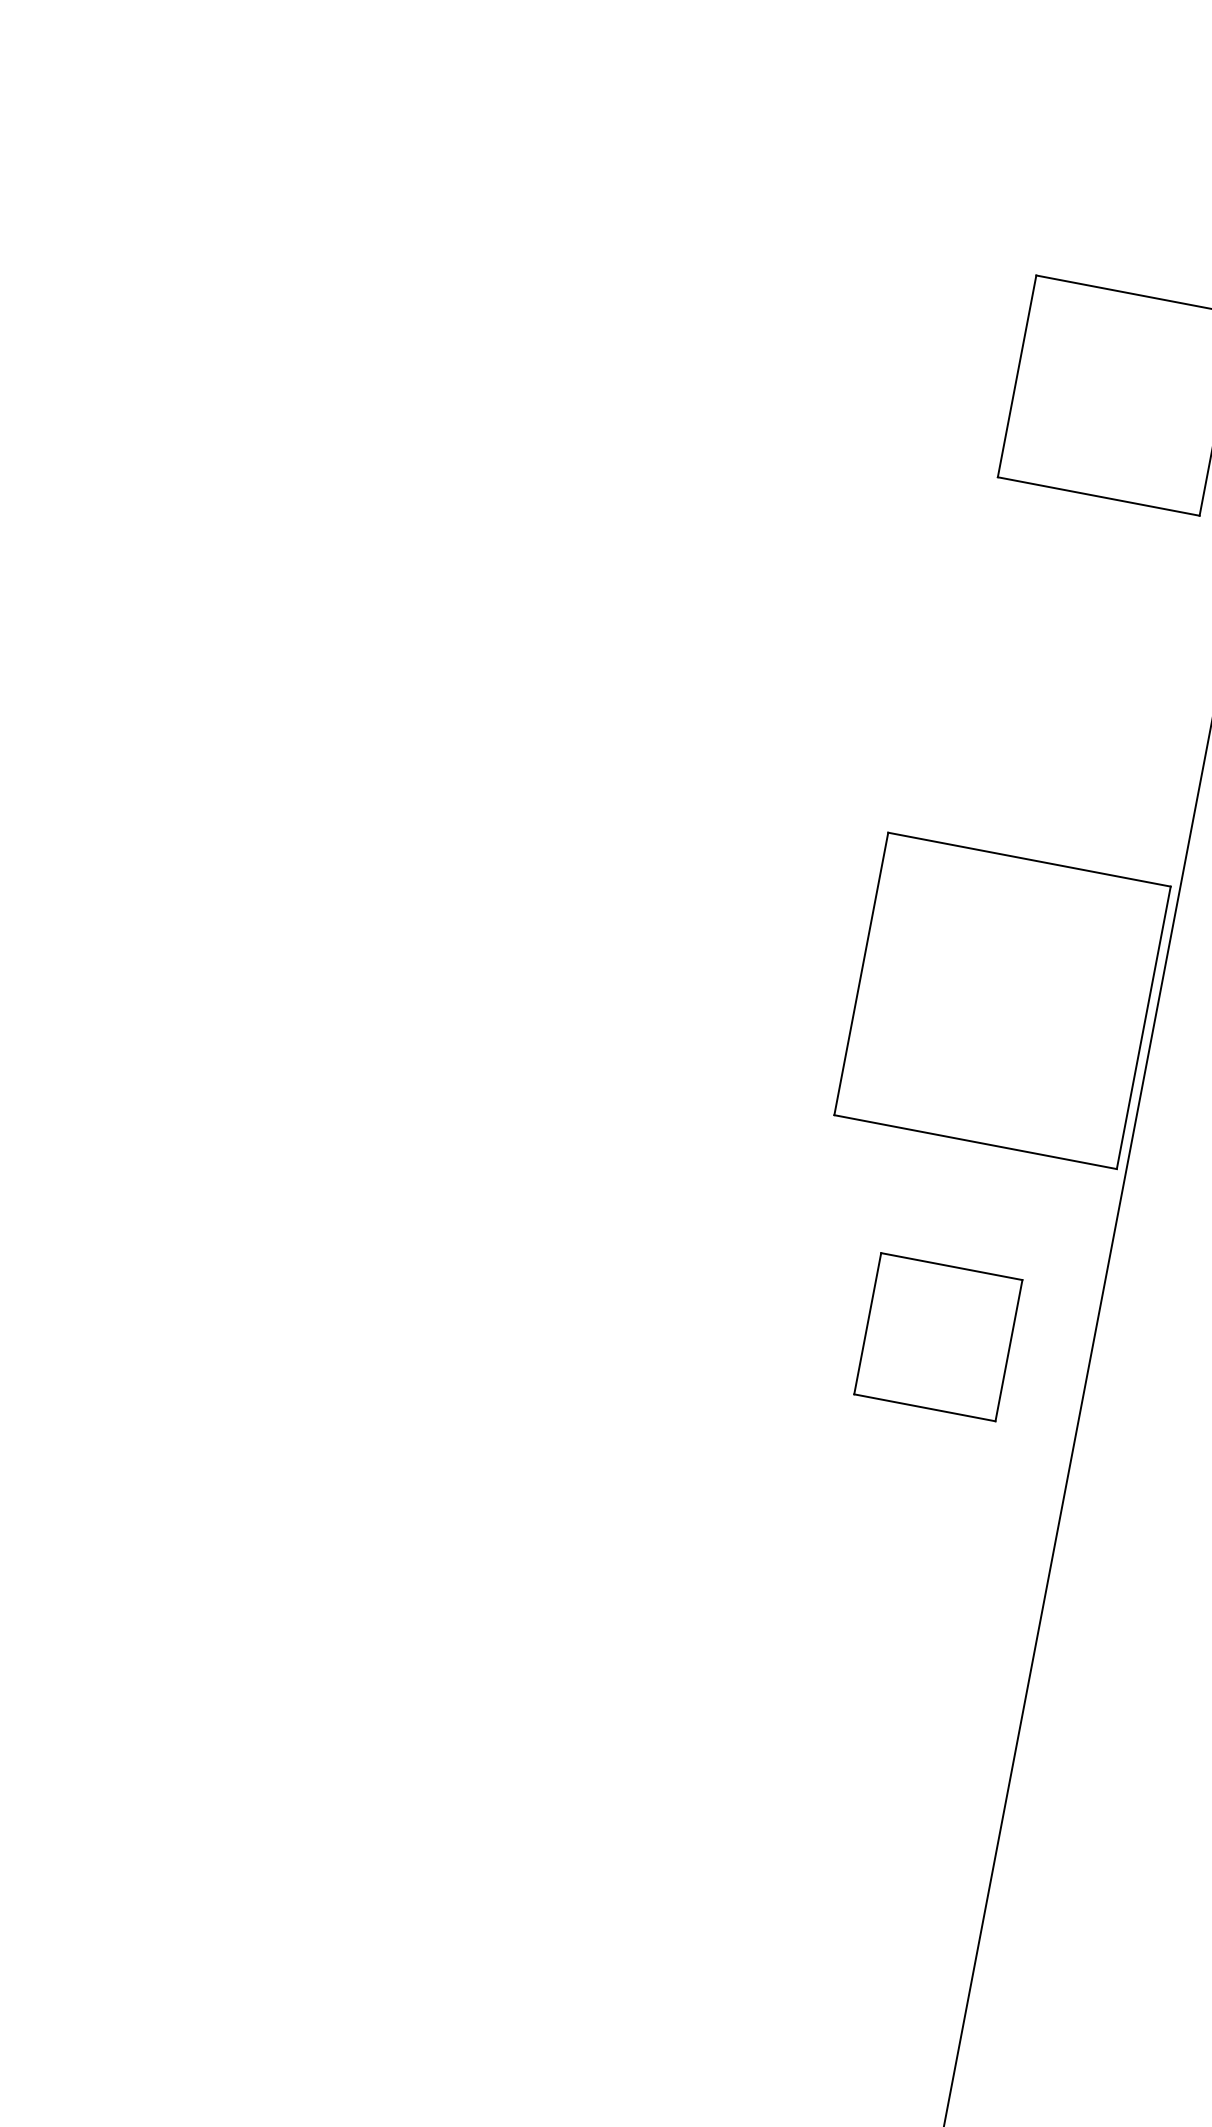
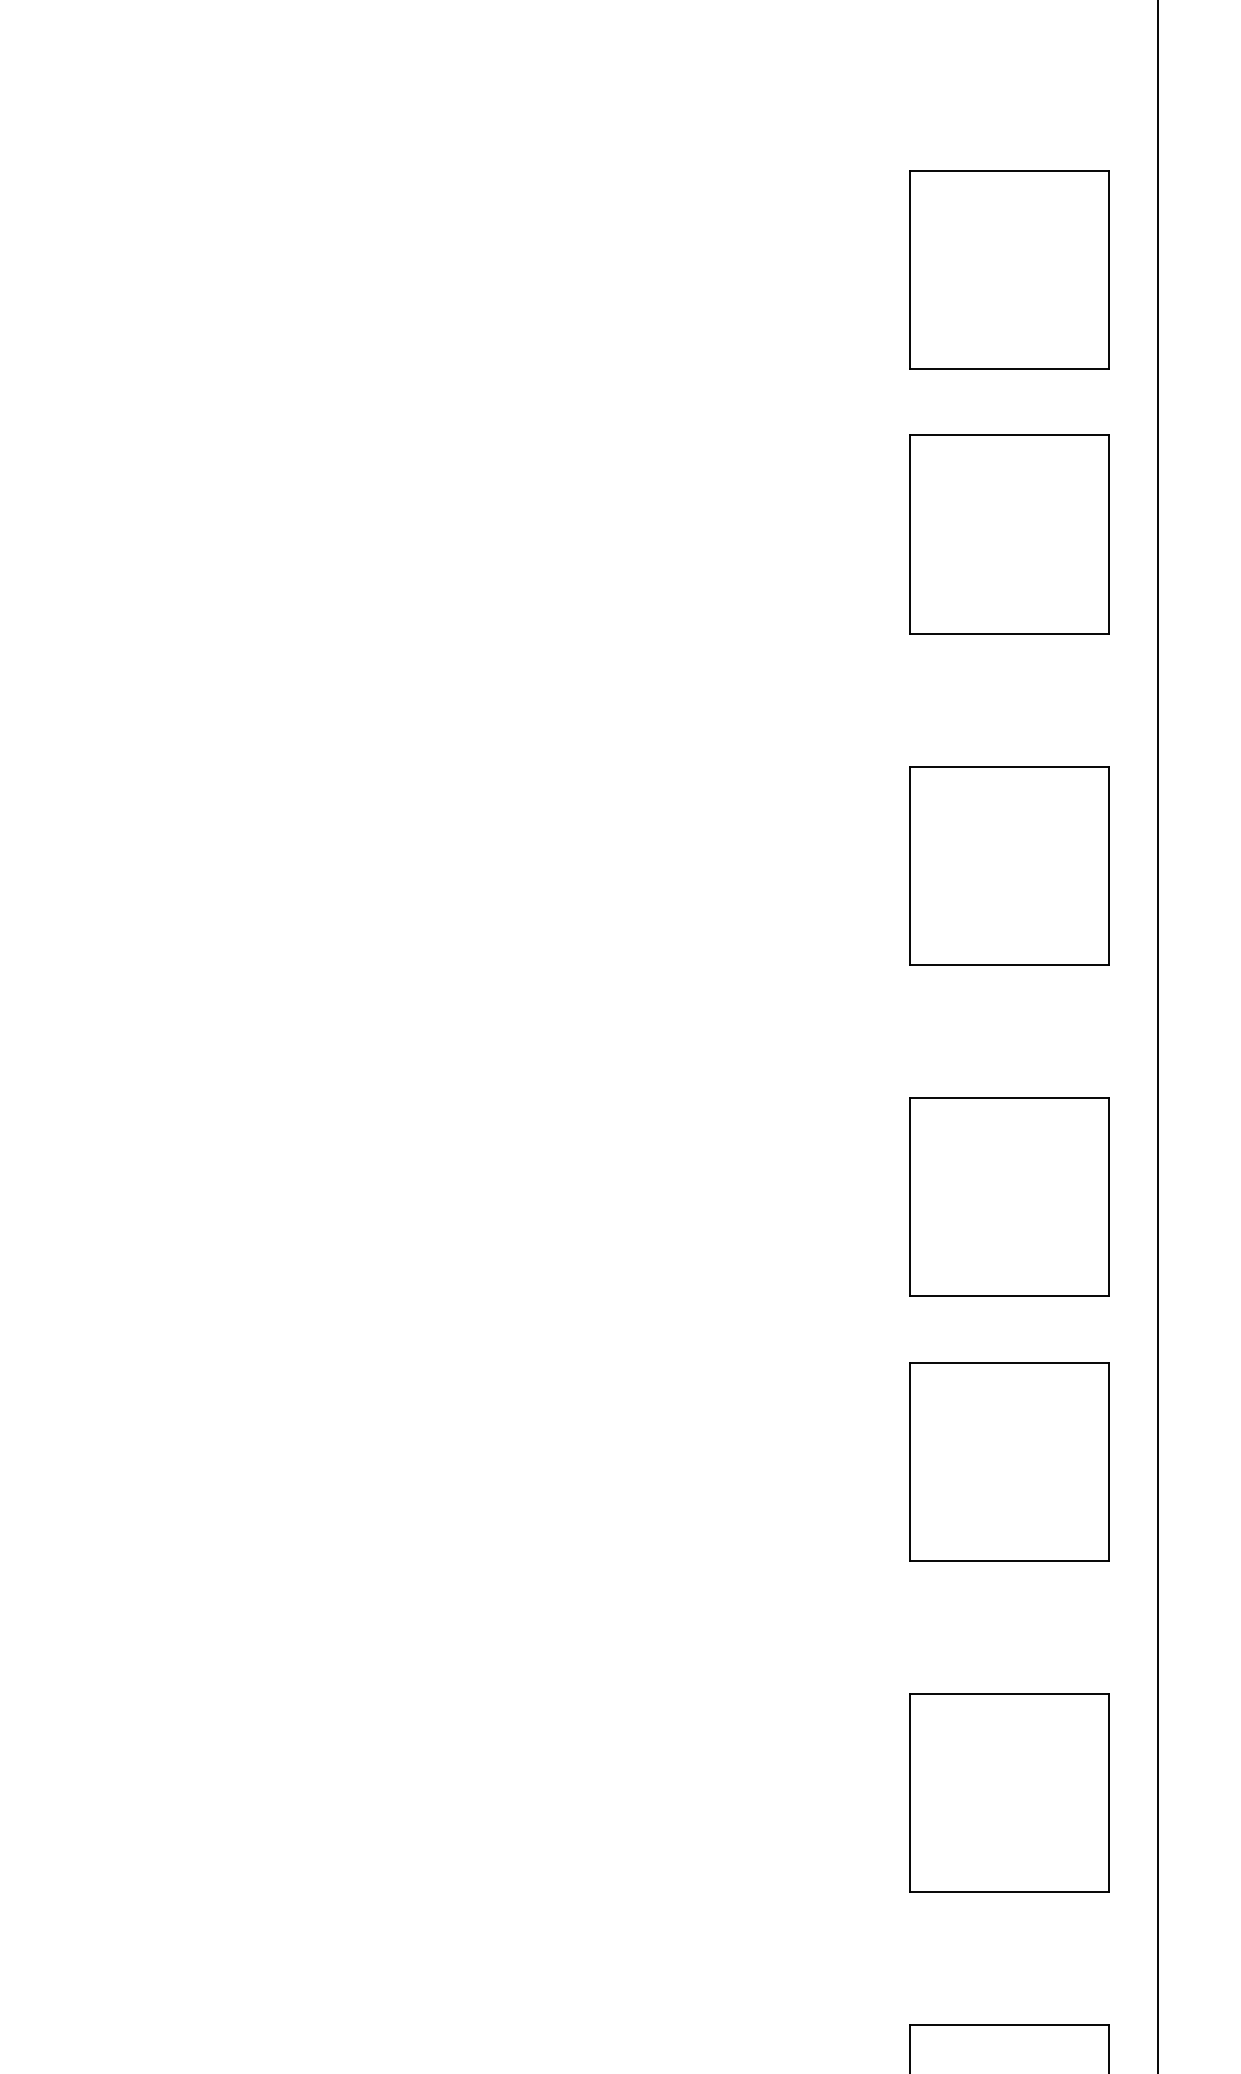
part: (1066, 664) -> (1009, 534), added
part: (1002, 1000) -> (1009, 865), size x0.71
part: (938, 1336) -> (1009, 1196), size x1.43
part: (887, 1605) -> (1009, 1461), added
part: (822, 1942) -> (1009, 1792), added

